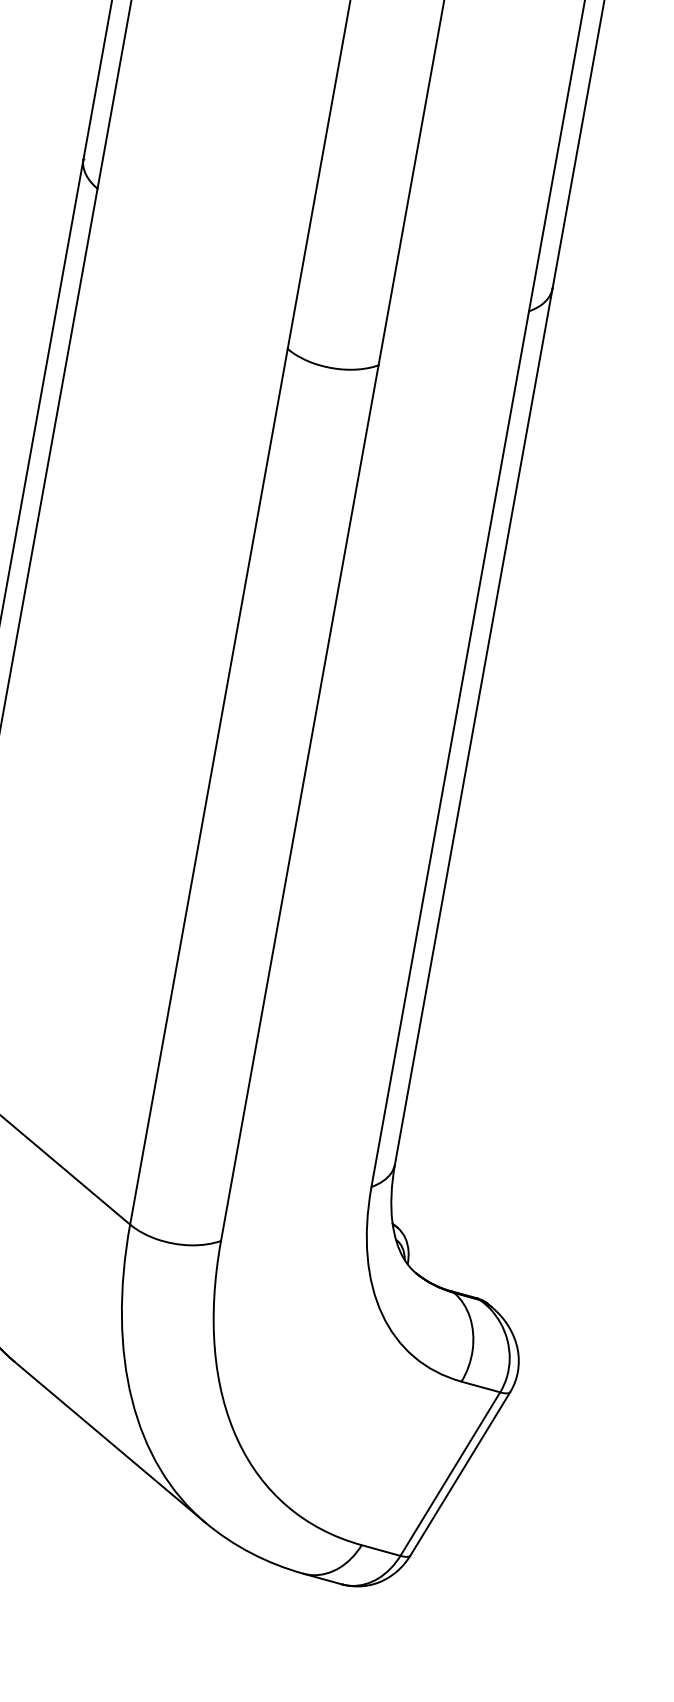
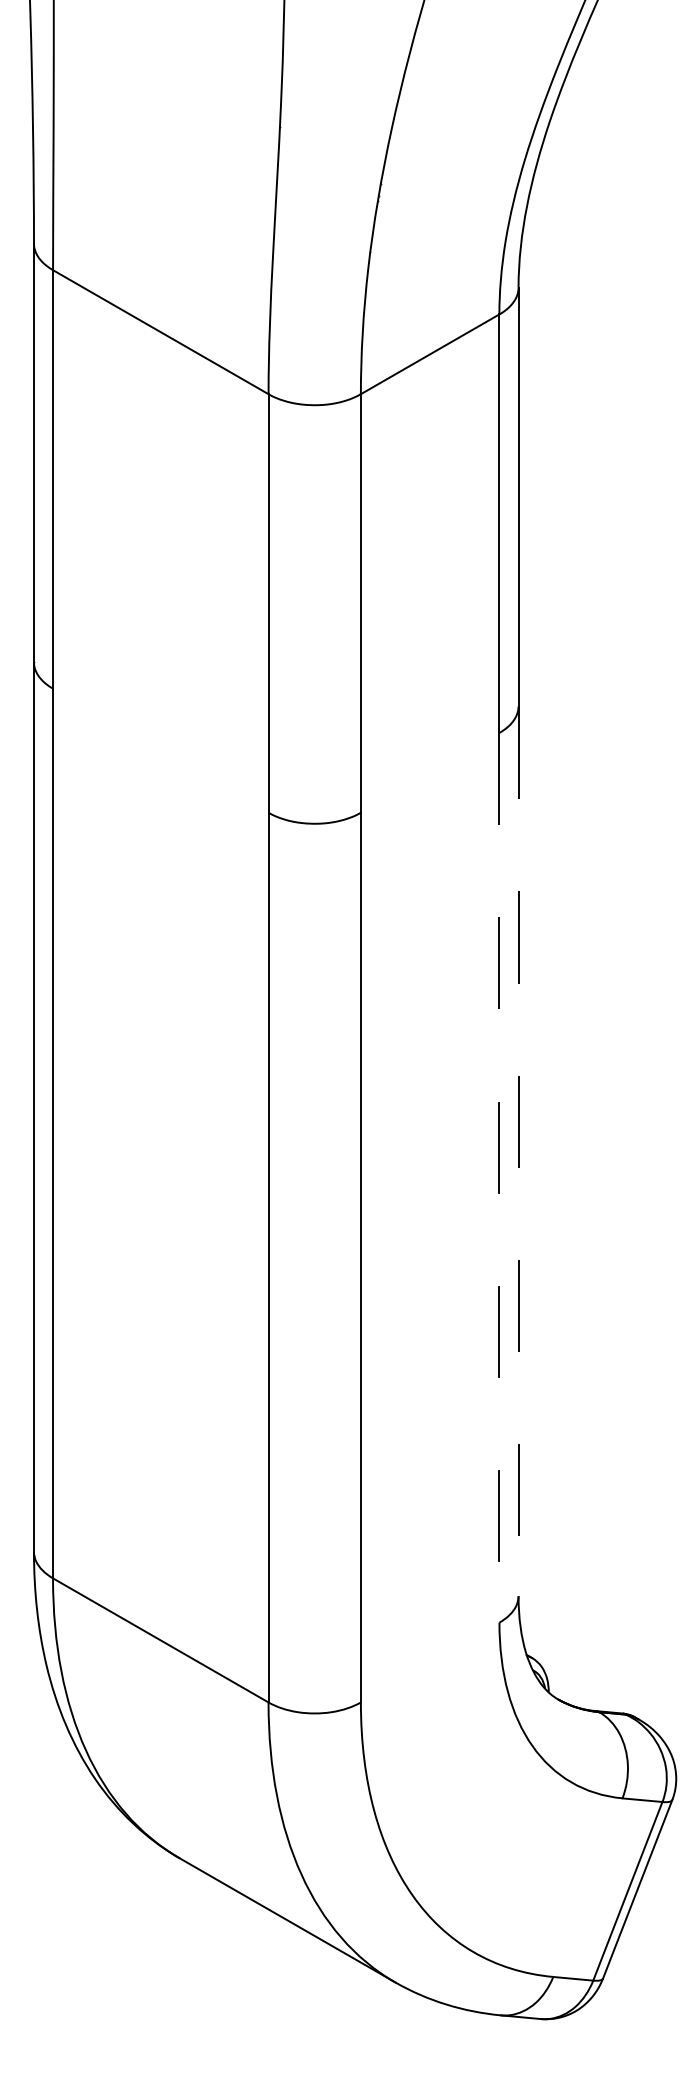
line: (473, 727) -> (518, 1152), solid -> dashed
line: (450, 748) -> (499, 1177), solid -> dashed

